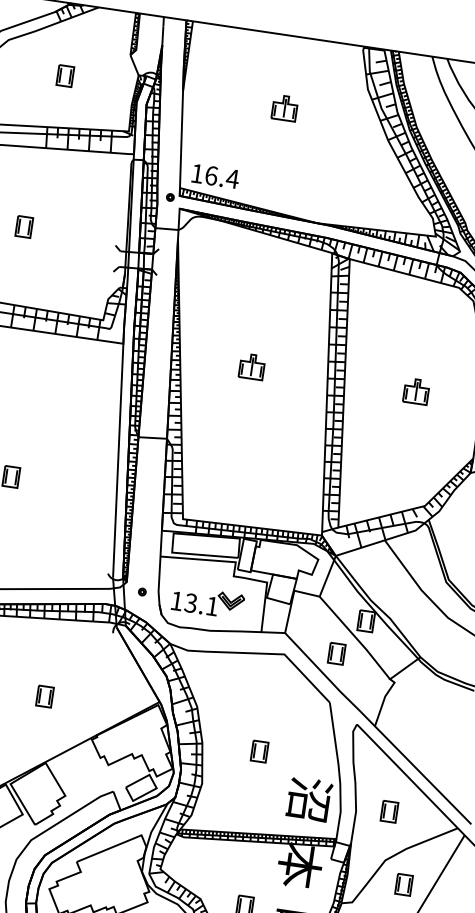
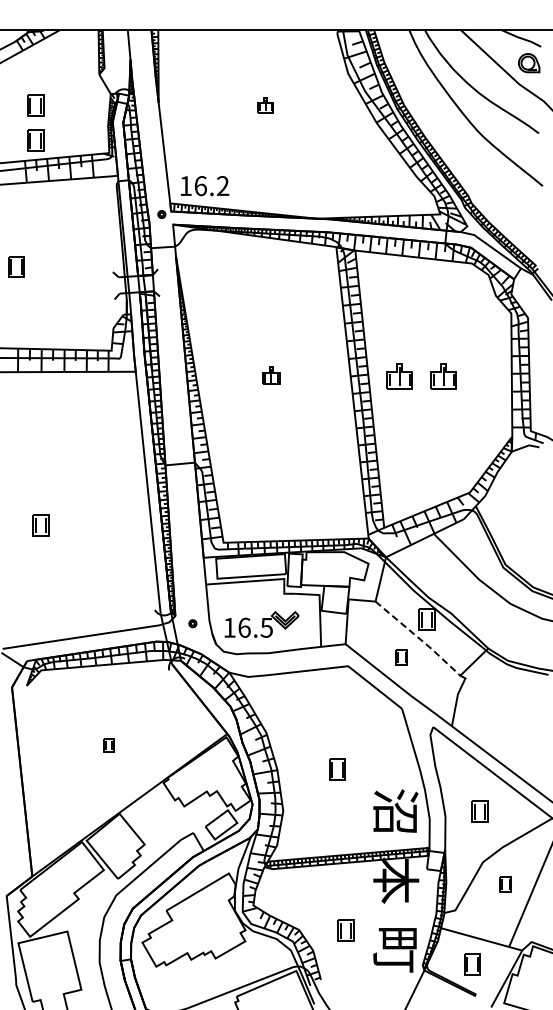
part: (284, 108) -> (265, 105), size x0.6
part: (60, 109) -> (35, 140), added
text: (232, 178) -> (222, 185), 16.4 -> 16.2
part: (252, 366) -> (271, 375), size x0.7
part: (374, 385) -> (399, 376), added
text: (201, 604) -> (255, 627), 13.1 -> 16.5
line: (356, 638) -> (419, 638), solid -> dashed
part: (336, 653) -> (401, 657), size x0.7
part: (44, 696) -> (108, 745), size x0.6
part: (403, 884) -> (505, 884), size x0.7

